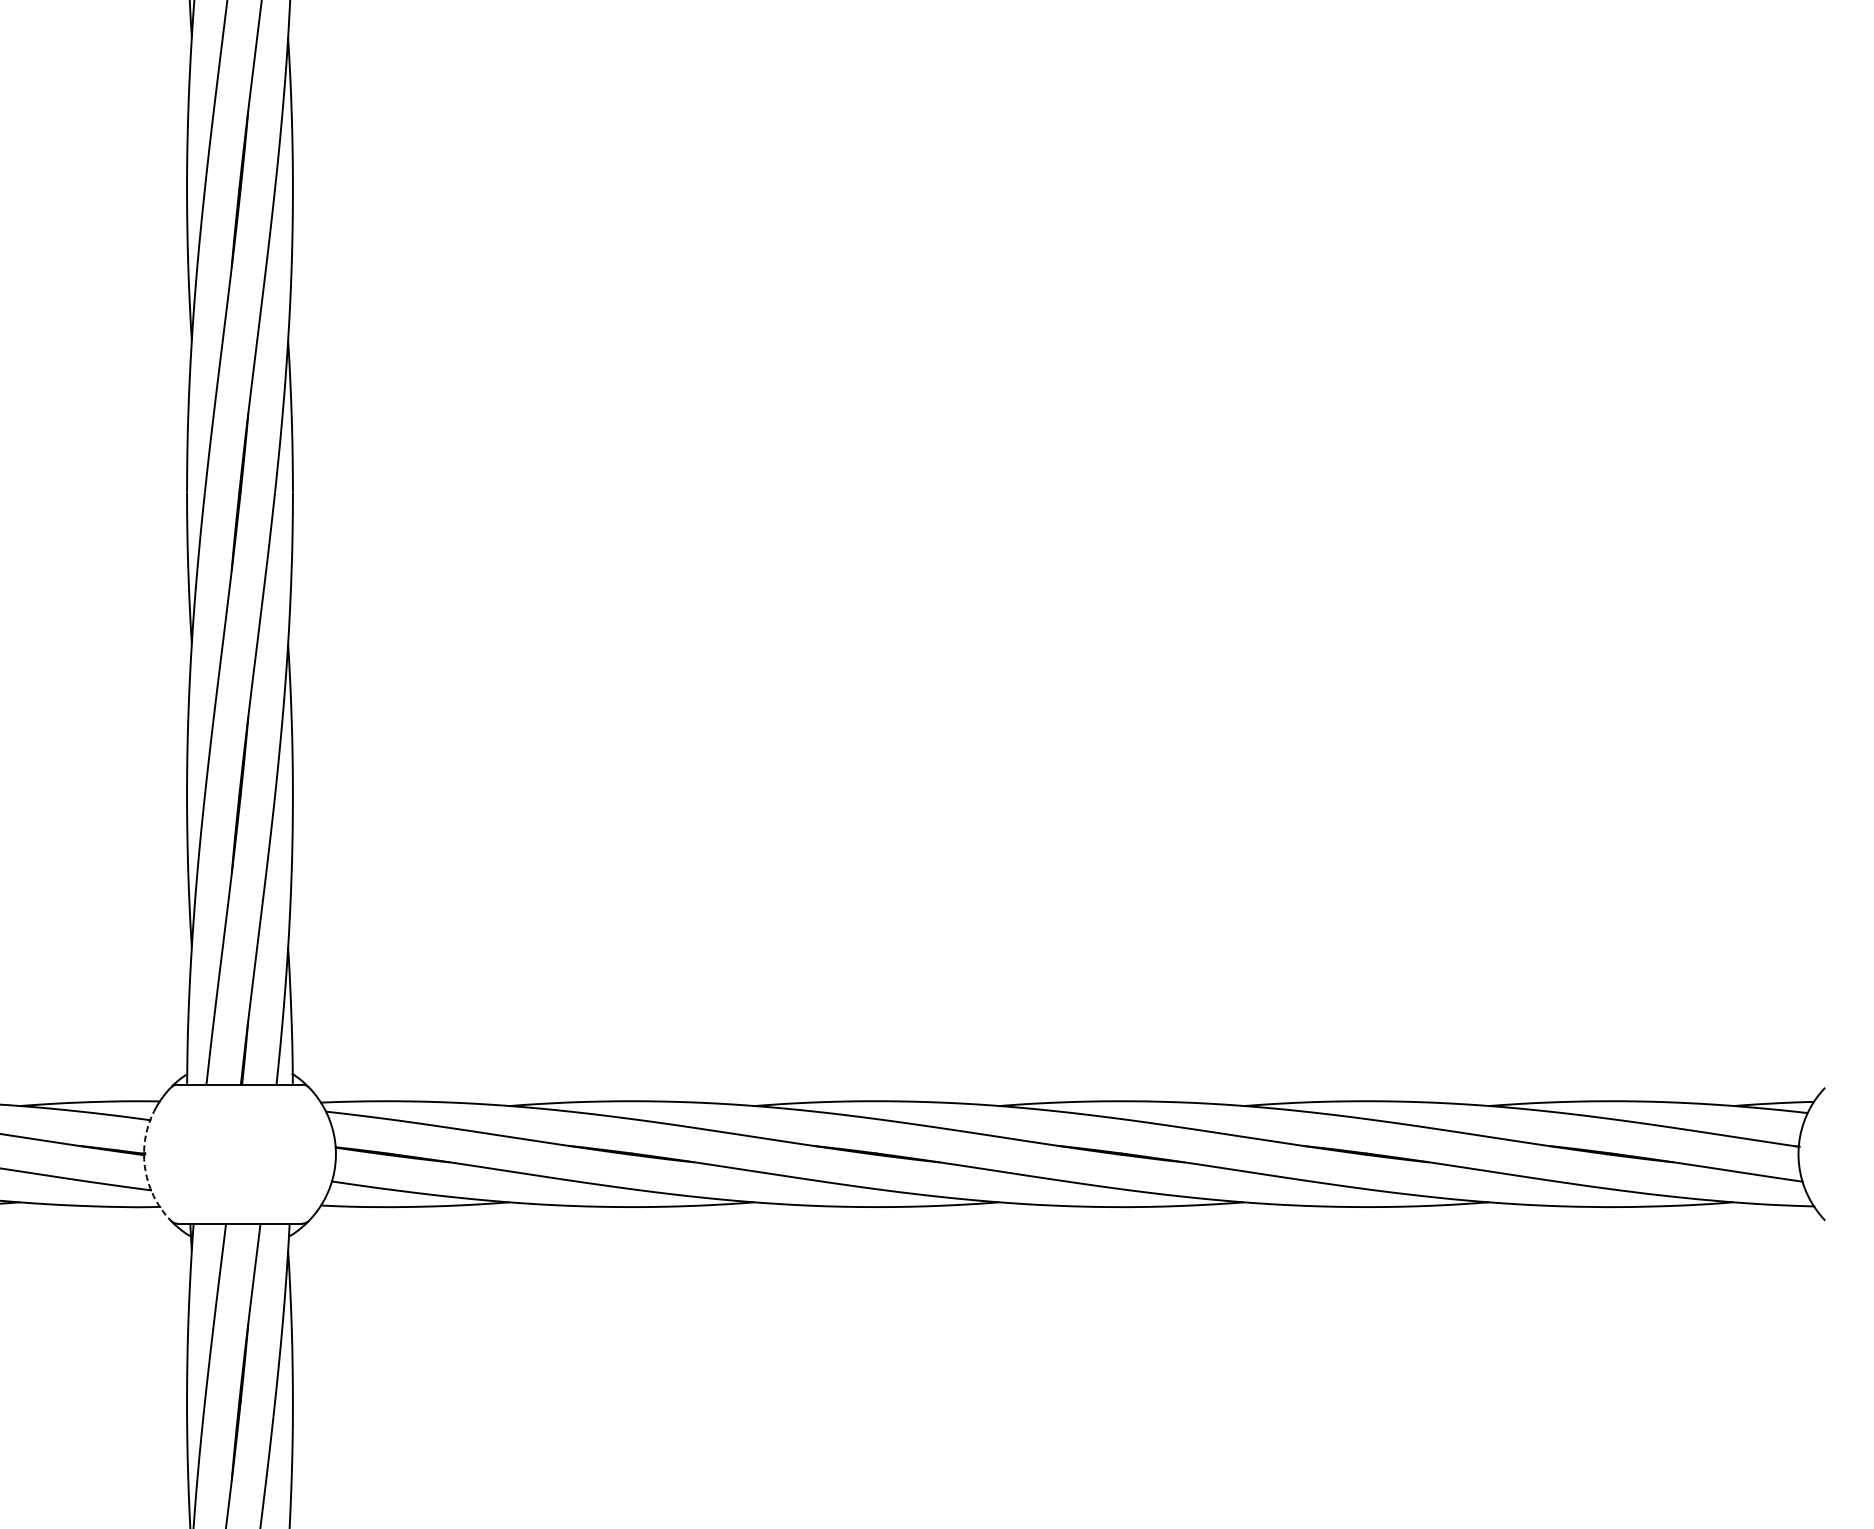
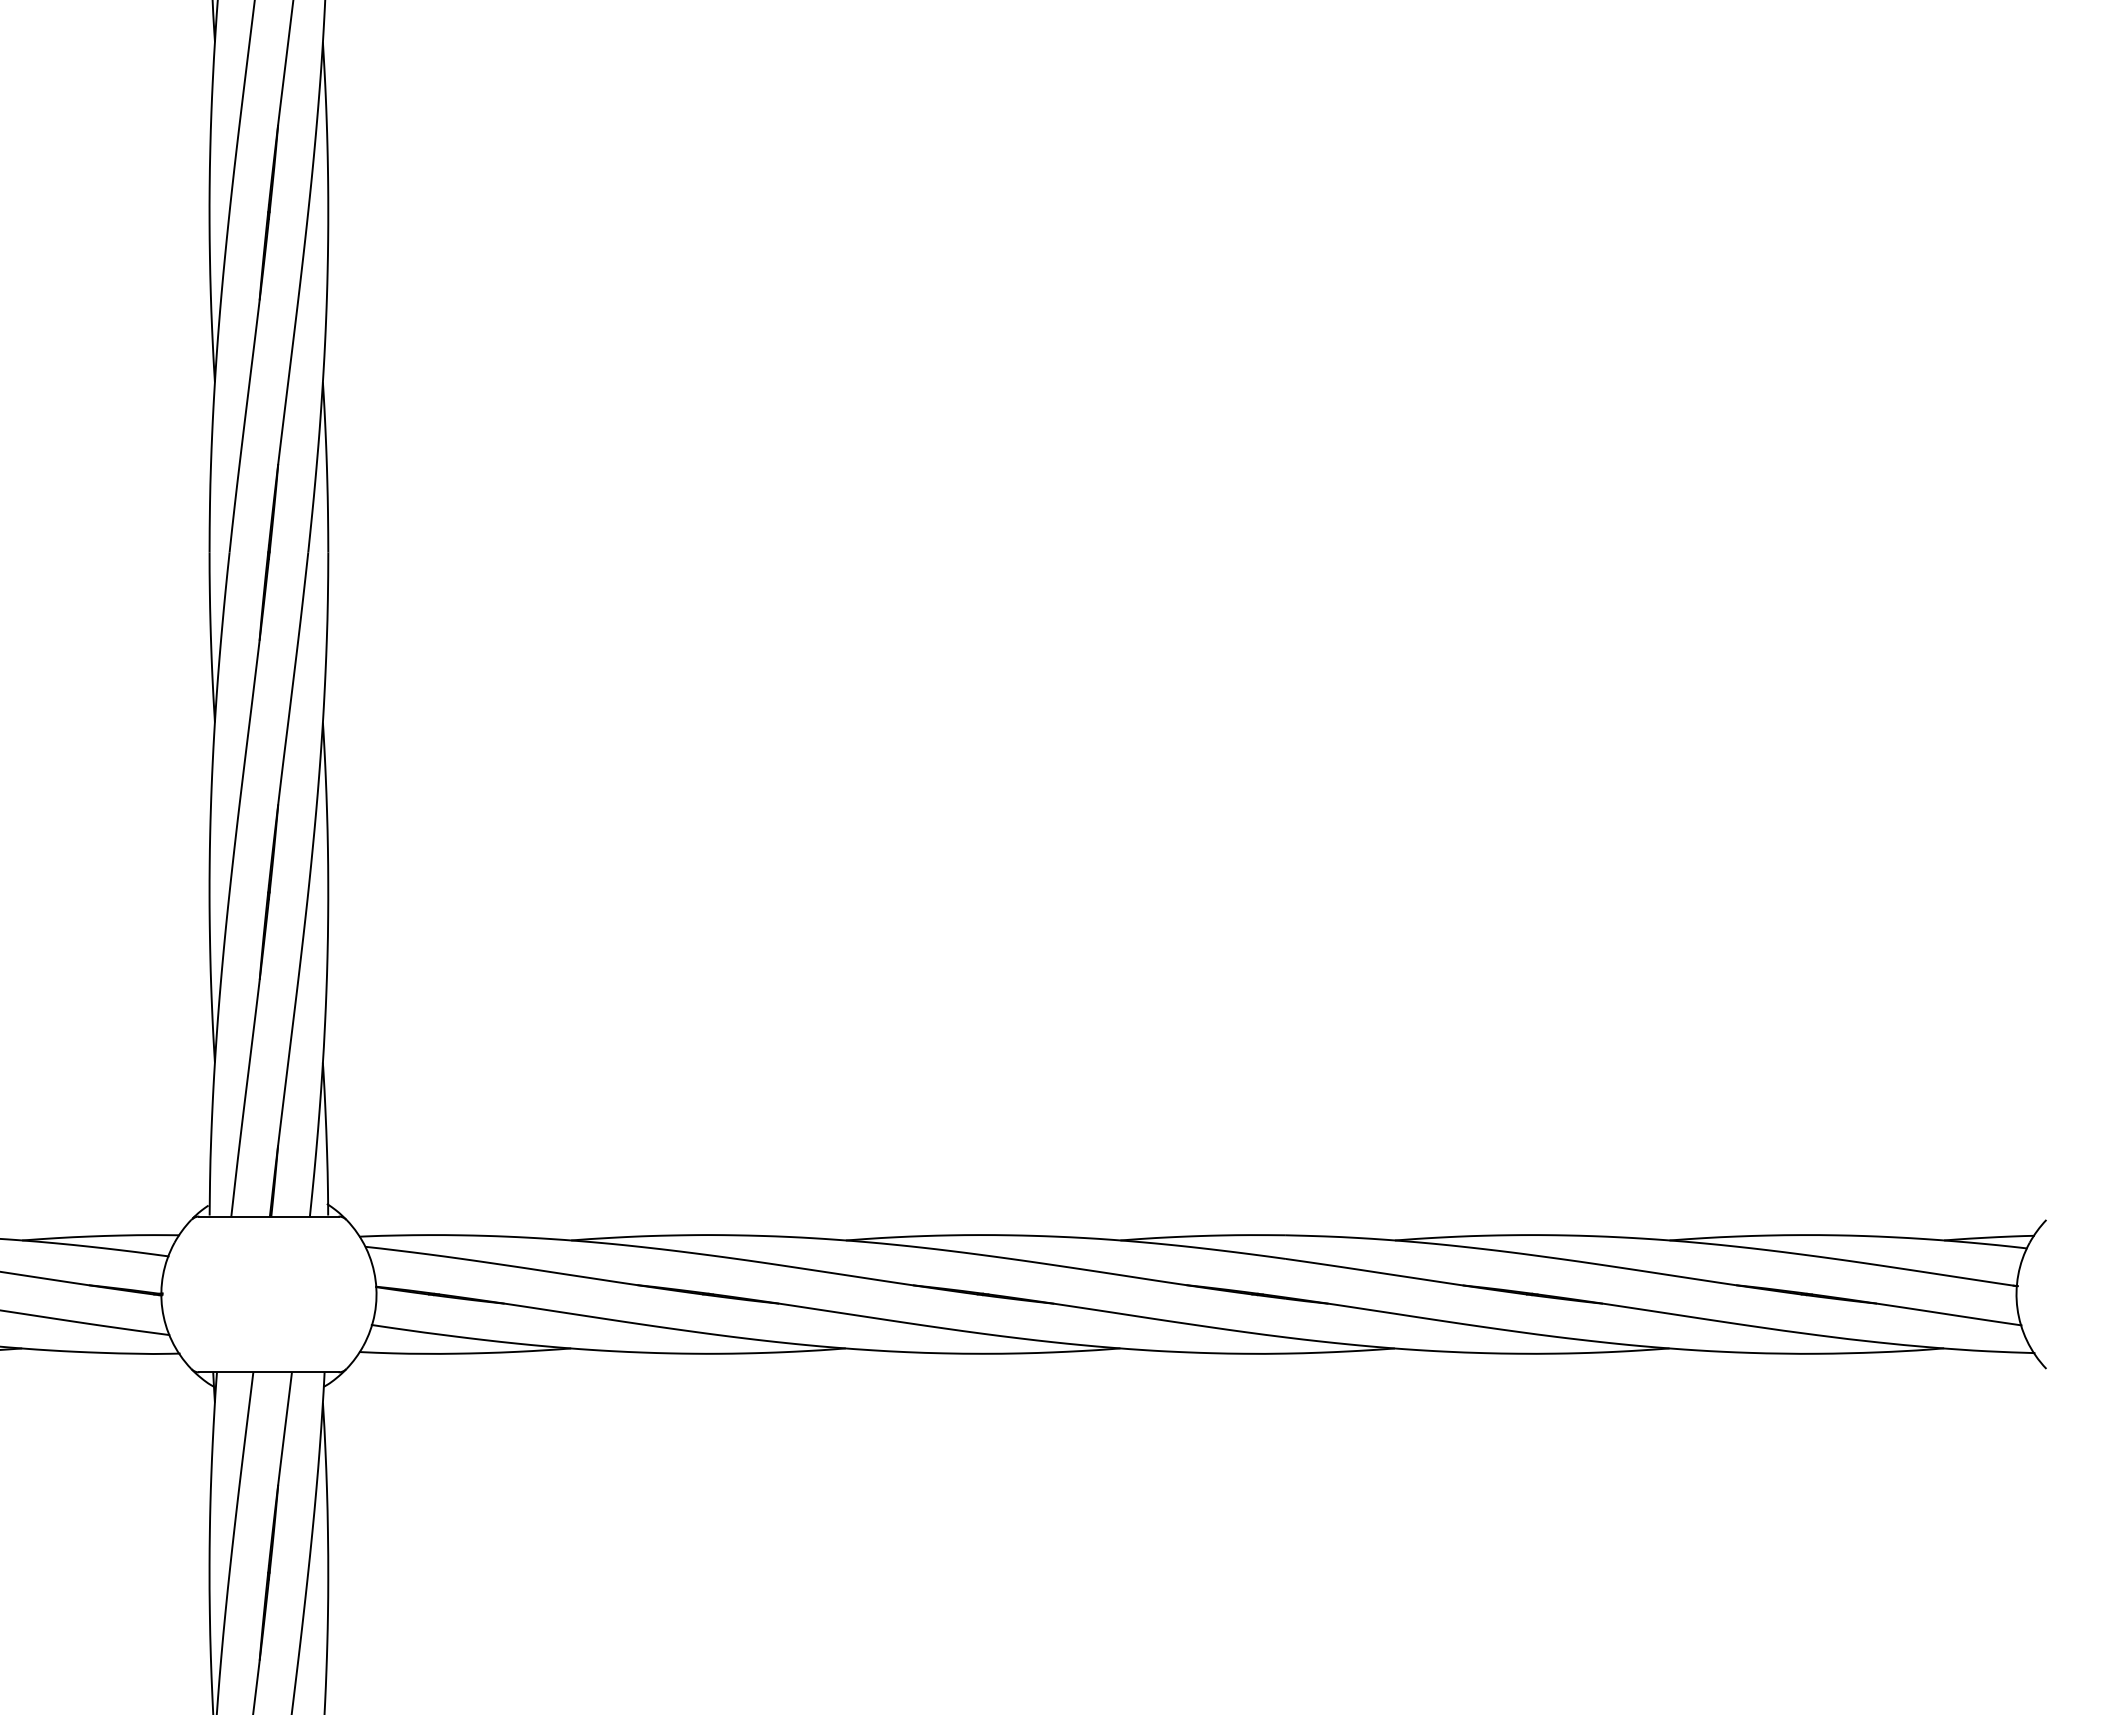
arc: (145, 1166) -> (162, 1308), dashed -> solid

